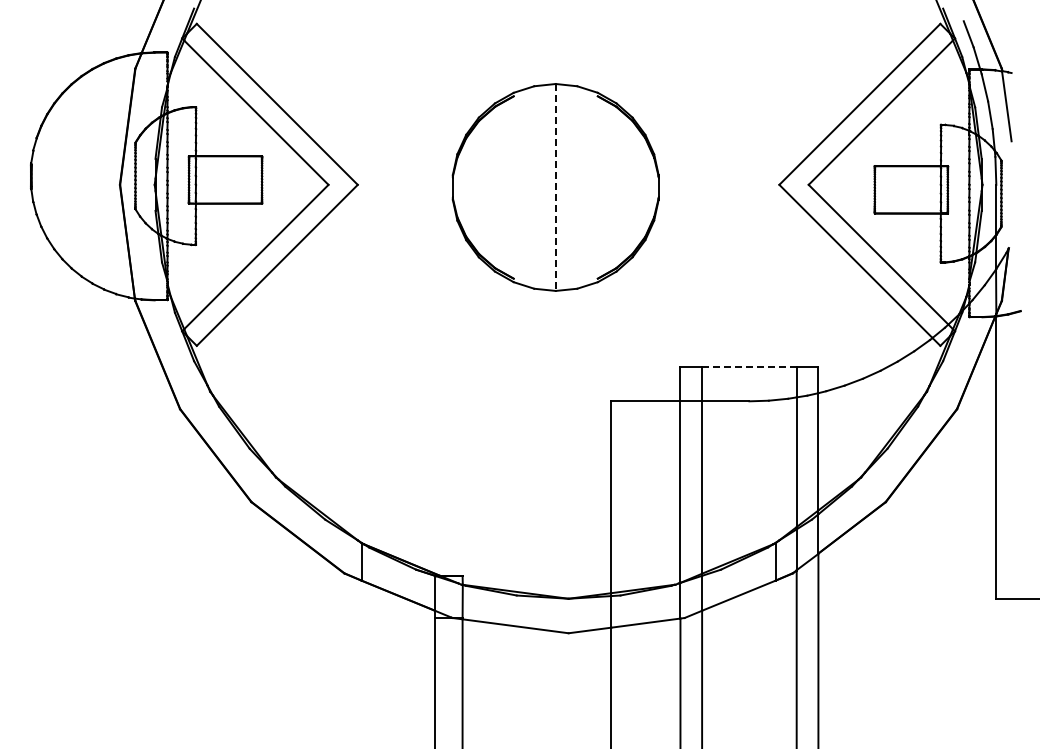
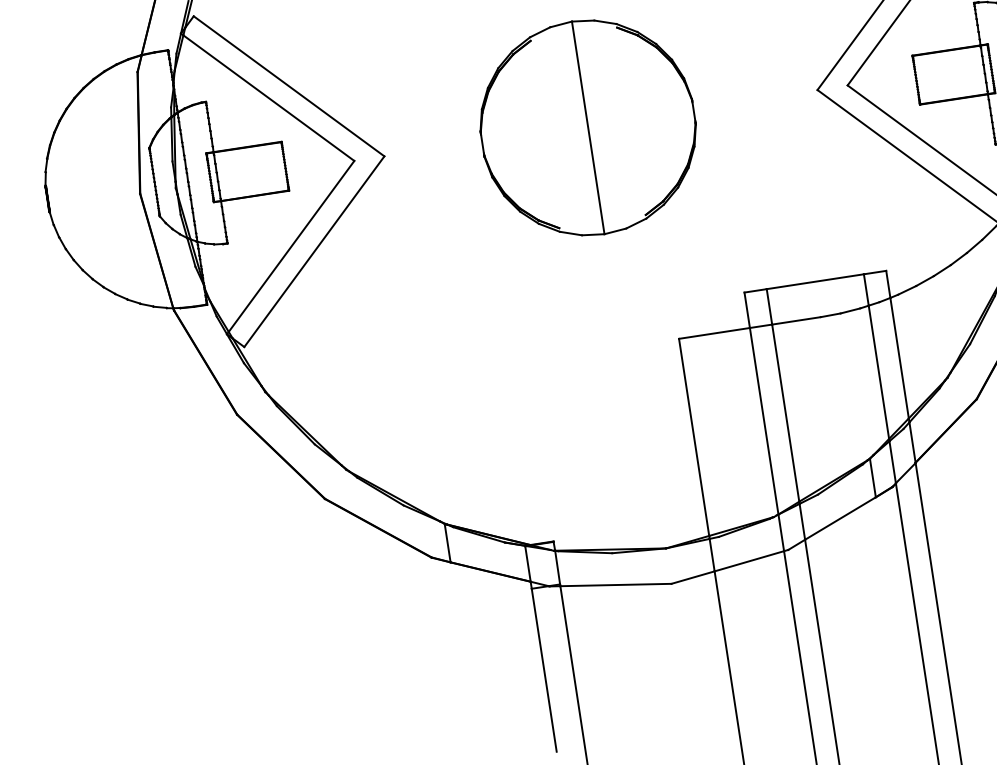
line: (555, 187) -> (587, 127), dashed -> solid
line: (749, 366) -> (815, 281), dashed -> solid

